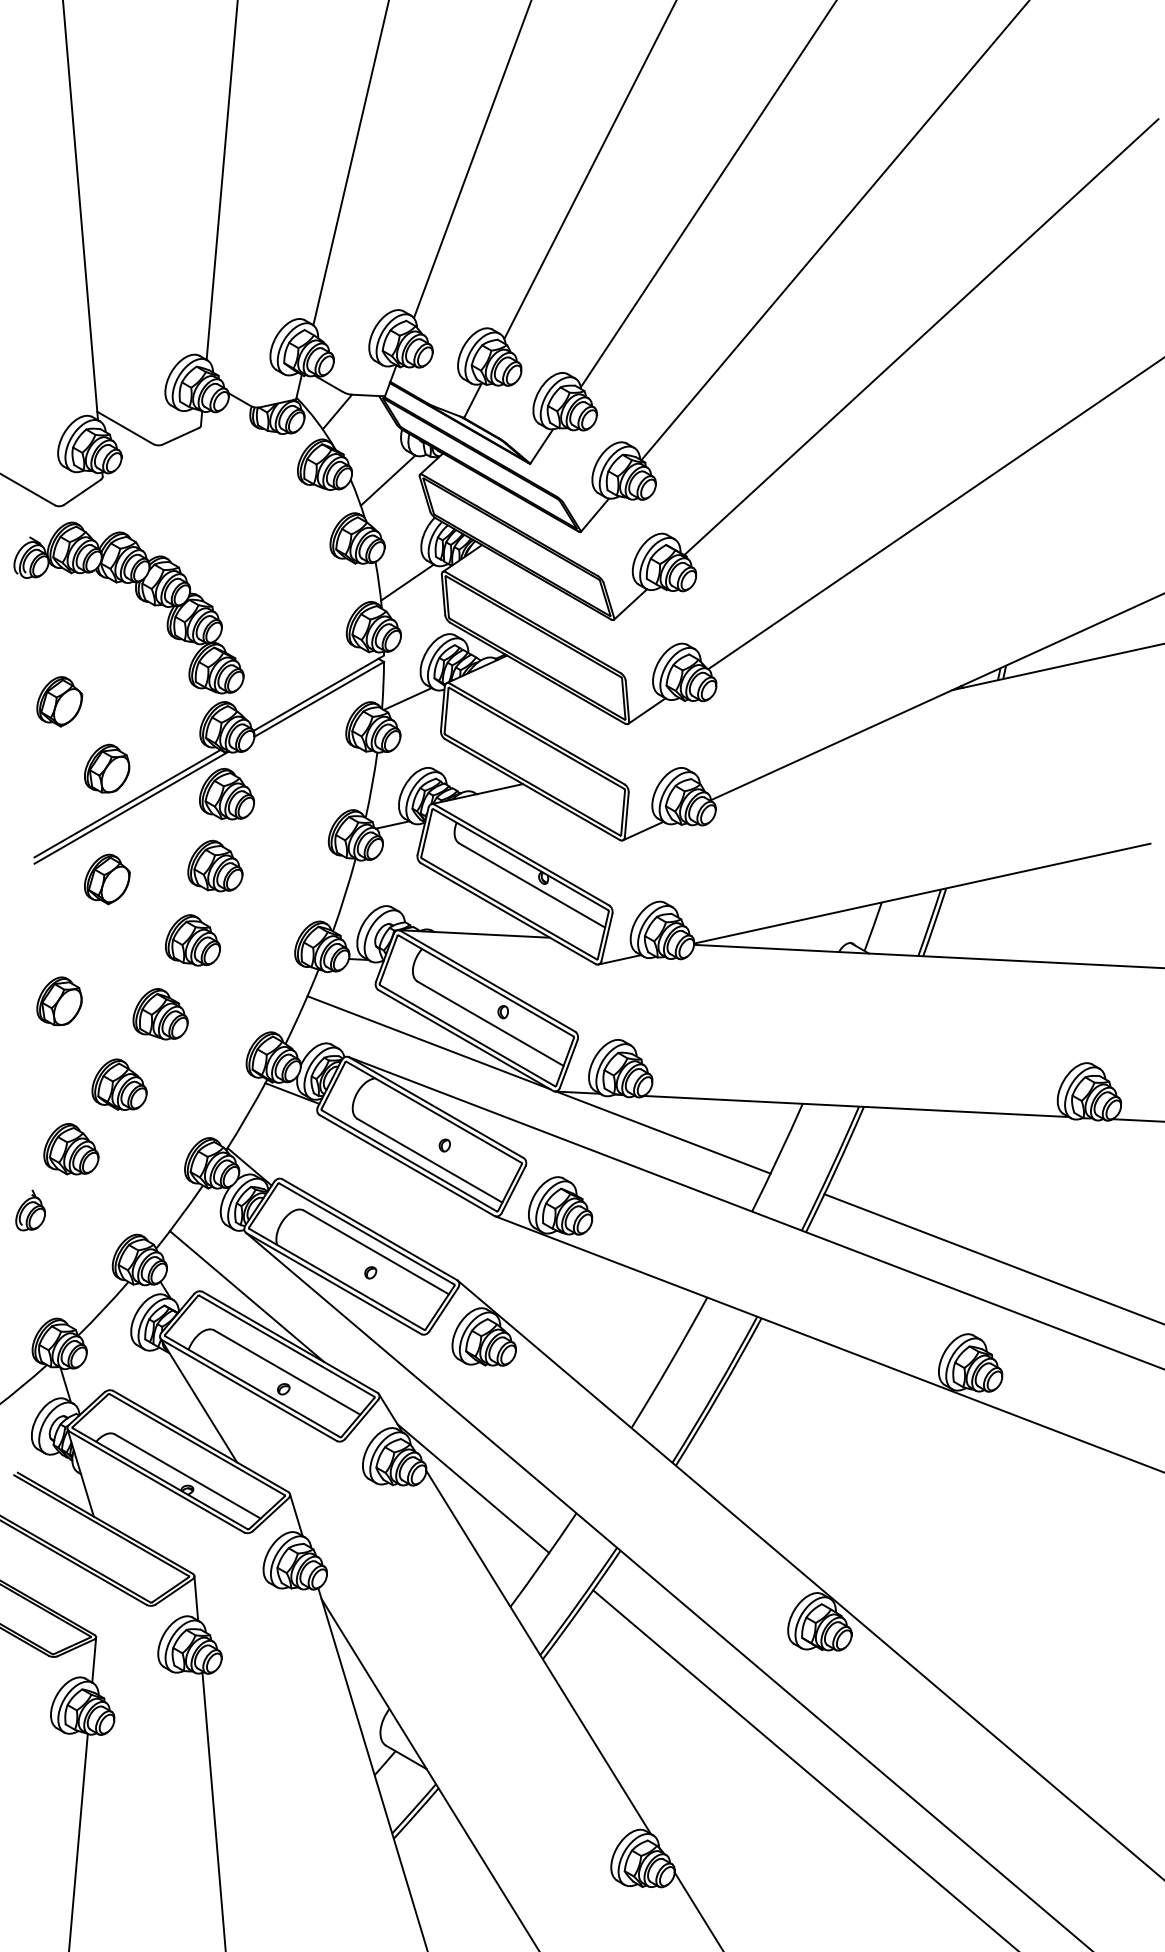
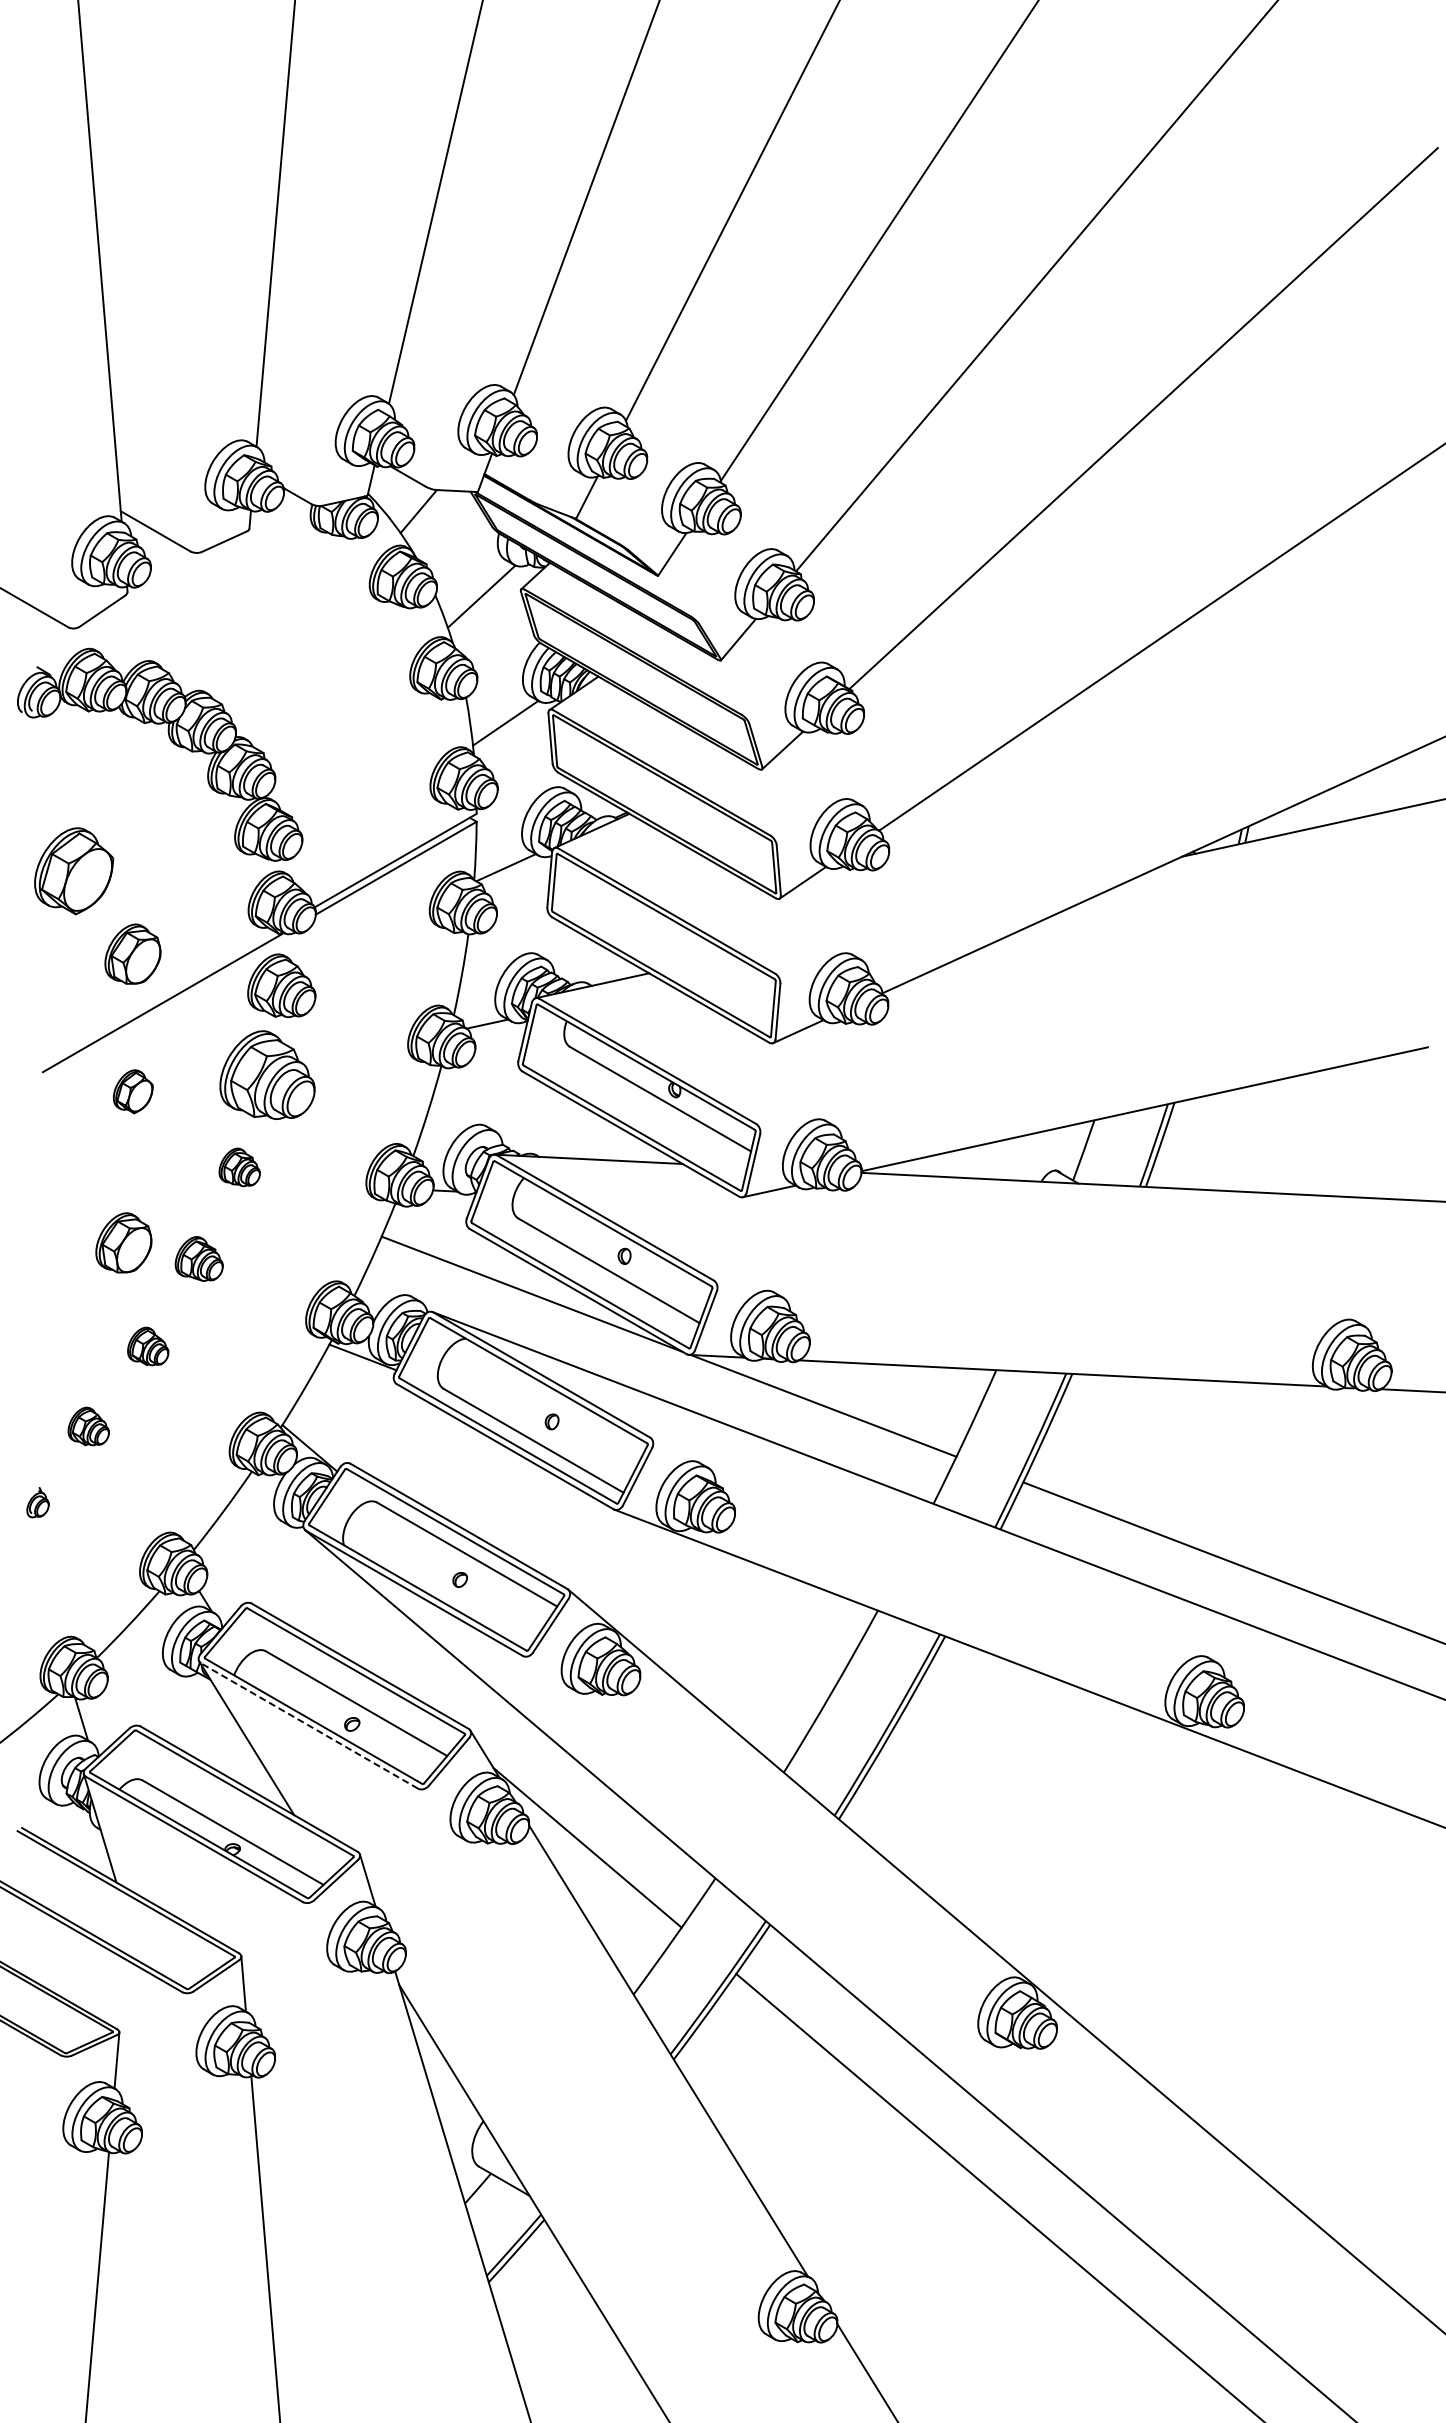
part: (60, 701) -> (74, 870), size x1.4
line: (126, 803) -> (157, 997), removed
part: (214, 865) -> (266, 1074), size x1.4
part: (107, 879) -> (133, 1091), size x0.7
part: (192, 940) -> (239, 1167), size x0.6
part: (59, 1000) -> (123, 1242), moved
part: (159, 1013) -> (198, 1258), size x0.7
part: (118, 1084) -> (147, 1346), size x0.6
part: (71, 1149) -> (88, 1426), size x0.6
part: (30, 1210) -> (37, 1502), size x0.6
line: (246, 1296) -> (306, 1609), removed
line: (249, 1390) -> (309, 1725), solid -> dashed

